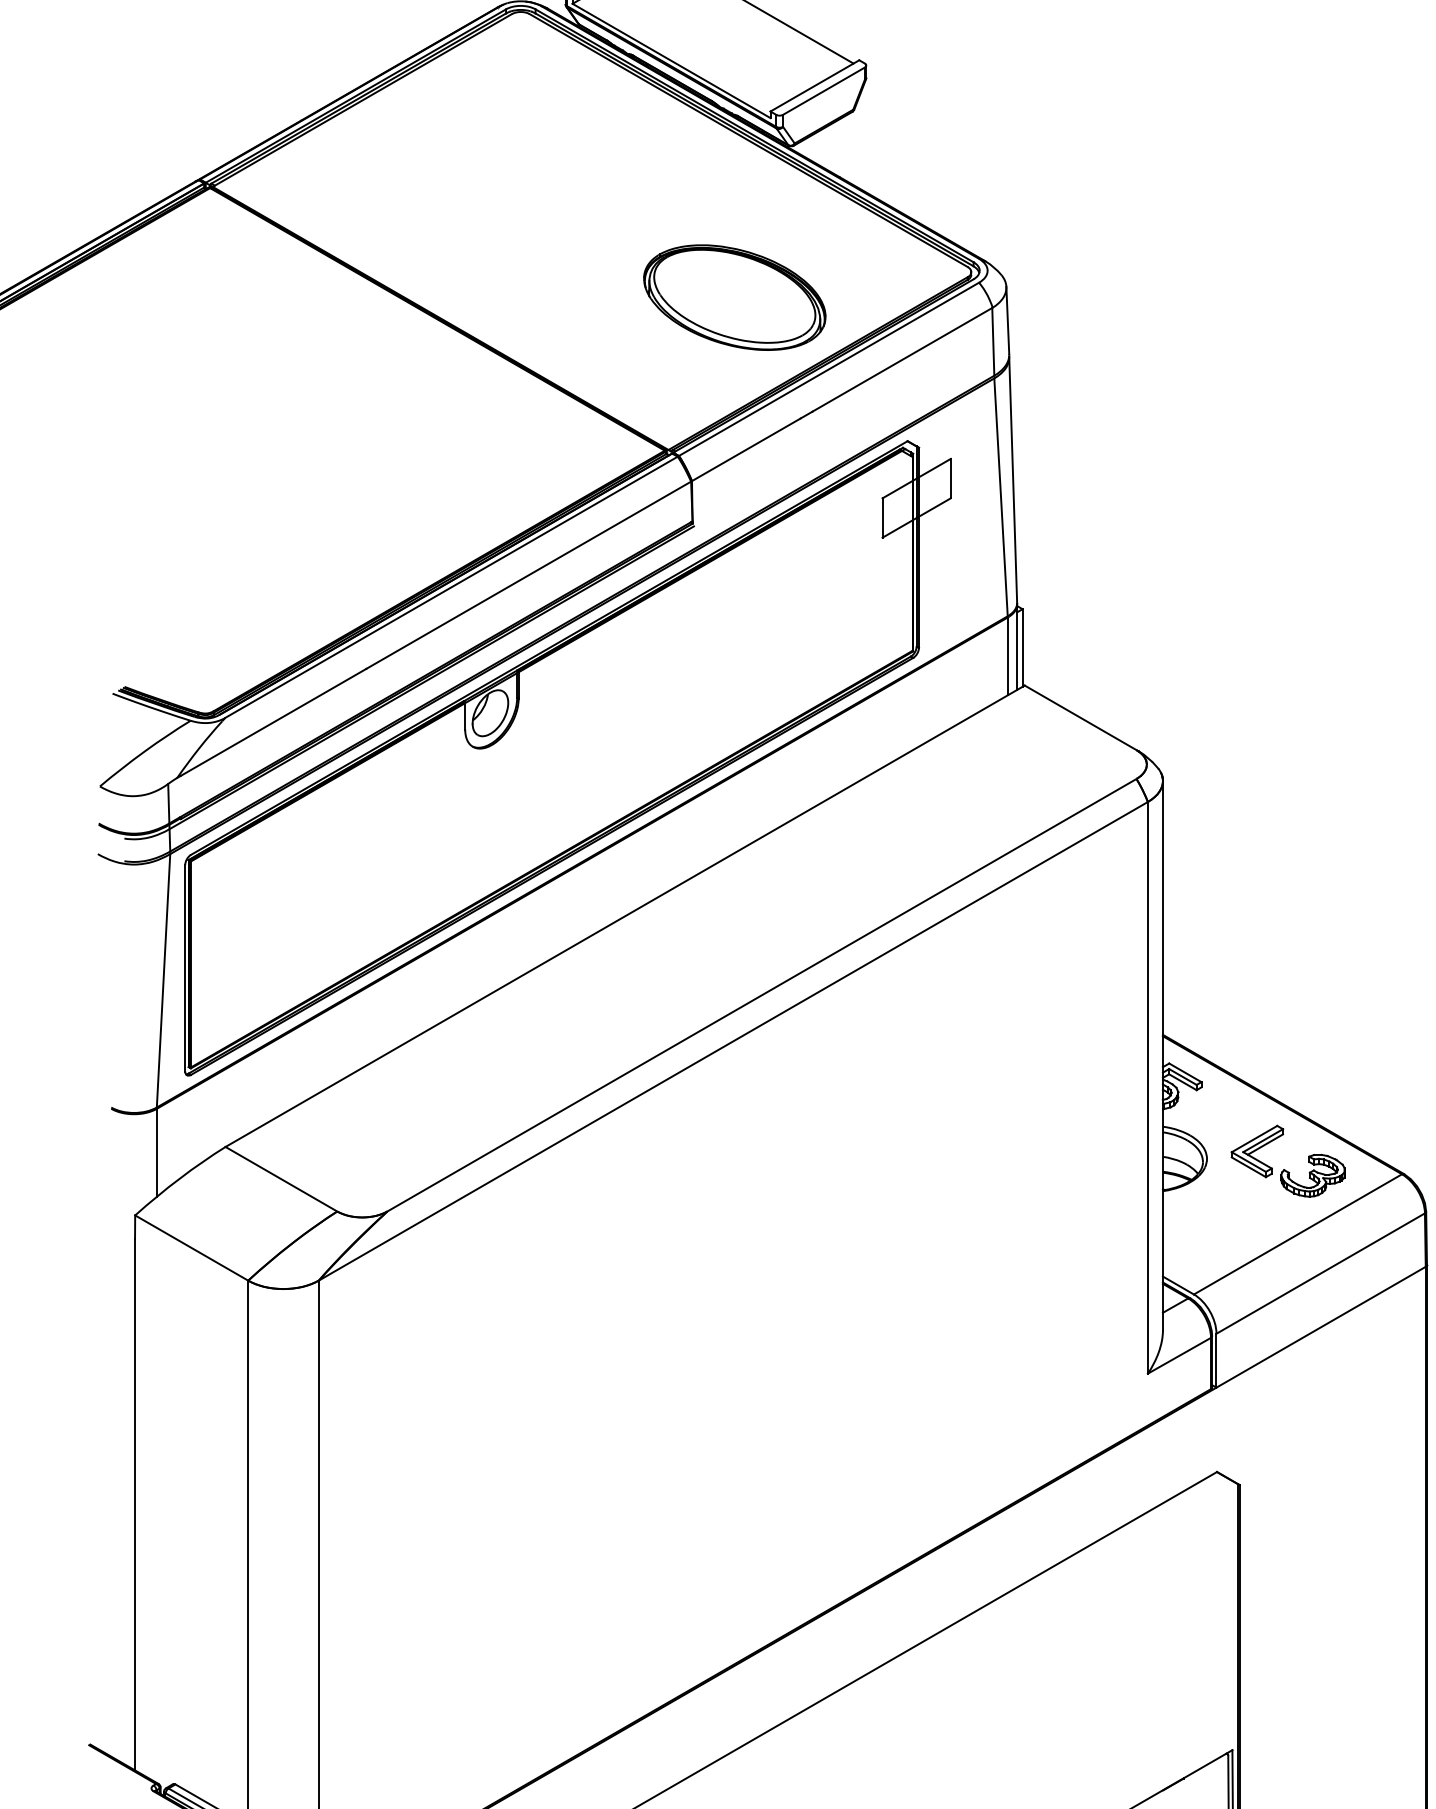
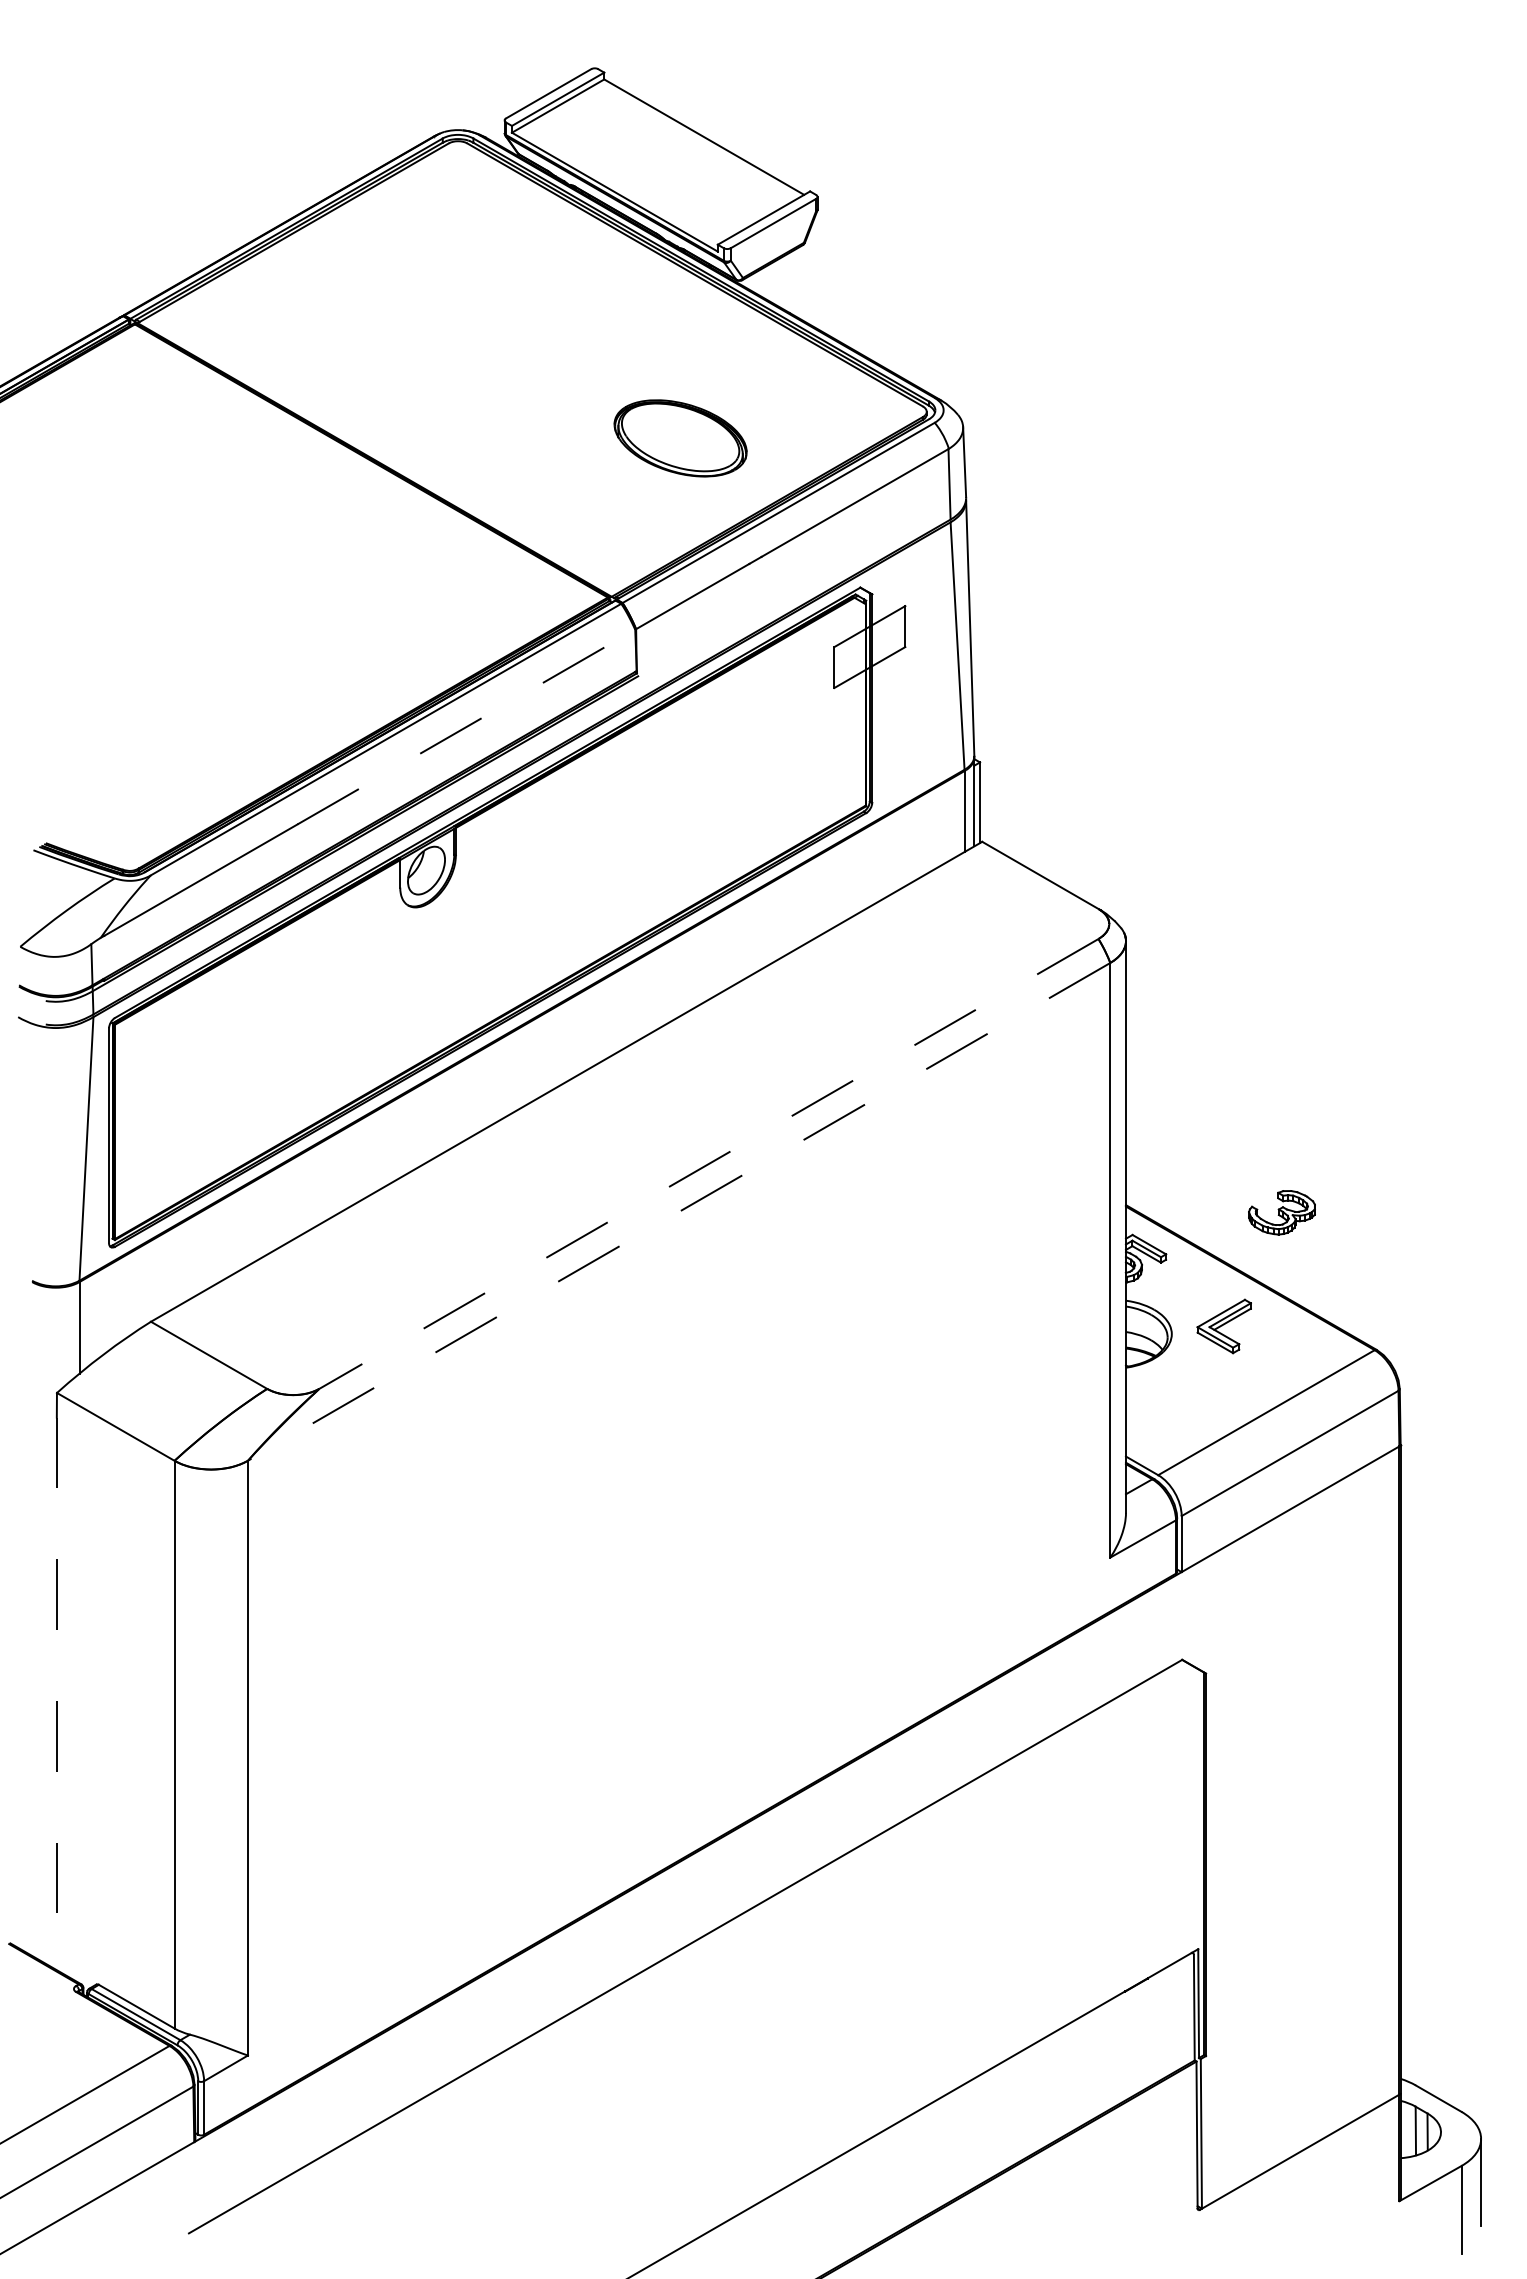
part: (734, 297) -> (680, 438), size x0.7
line: (528, 575) -> (466, 727), solid -> dashed
line: (761, 994) -> (708, 1163), solid -> dashed
line: (733, 1040) -> (679, 1211), solid -> dashed
part: (1312, 1175) -> (1281, 1212), moved
line: (134, 1505) -> (56, 1694), solid -> dashed

